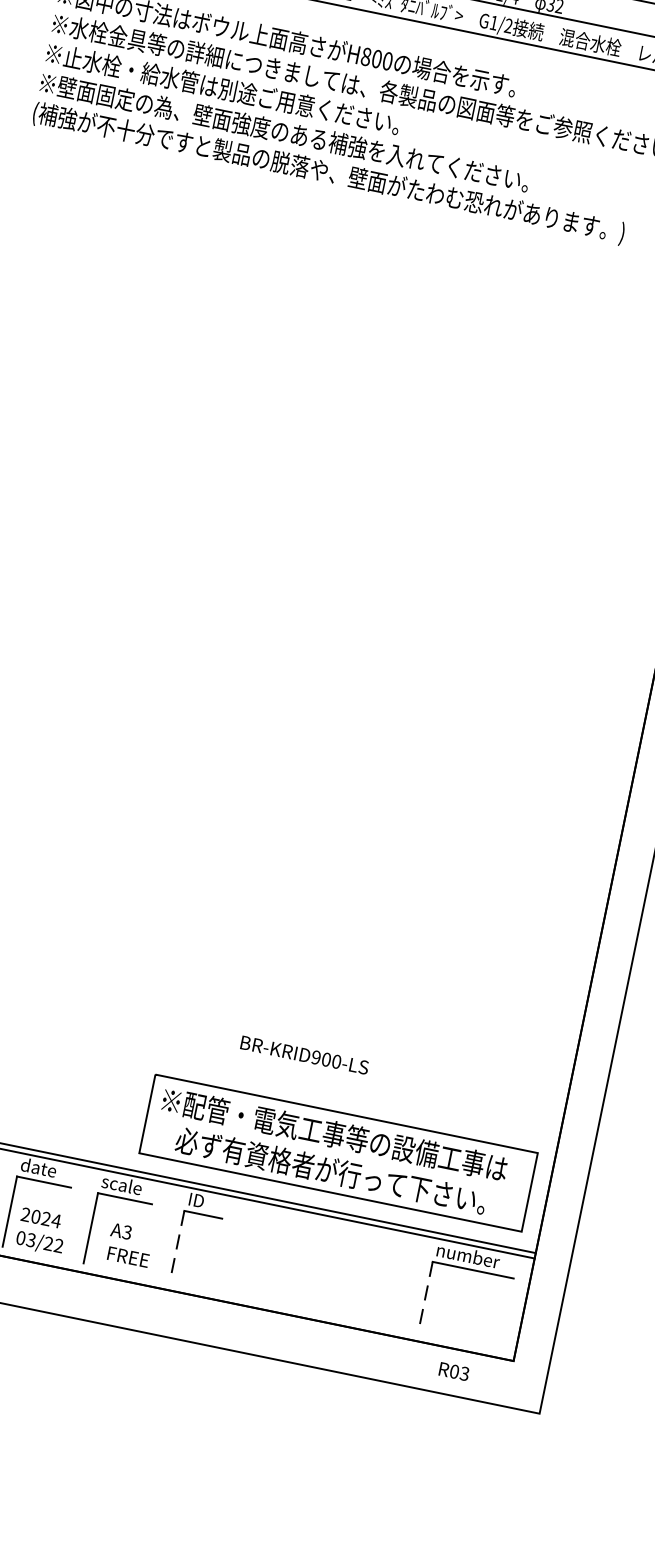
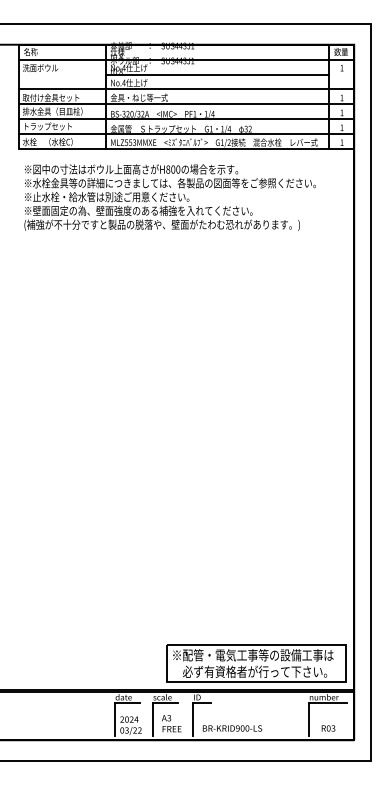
text: (304, 1055) -> (232, 728), moved
line: (175, 1247) -> (192, 720), dashed -> solid
line: (424, 1298) -> (308, 720), dashed -> solid
text: (454, 1371) -> (328, 728), moved

